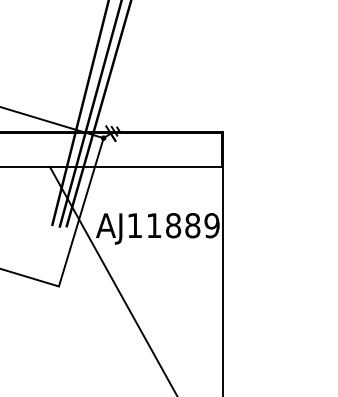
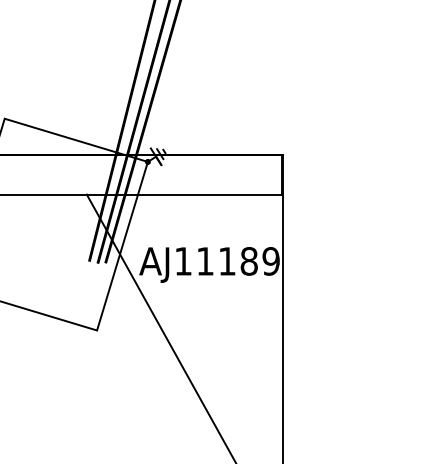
text: (172, 225) -> (226, 261), AJ11889 -> AJ11189

